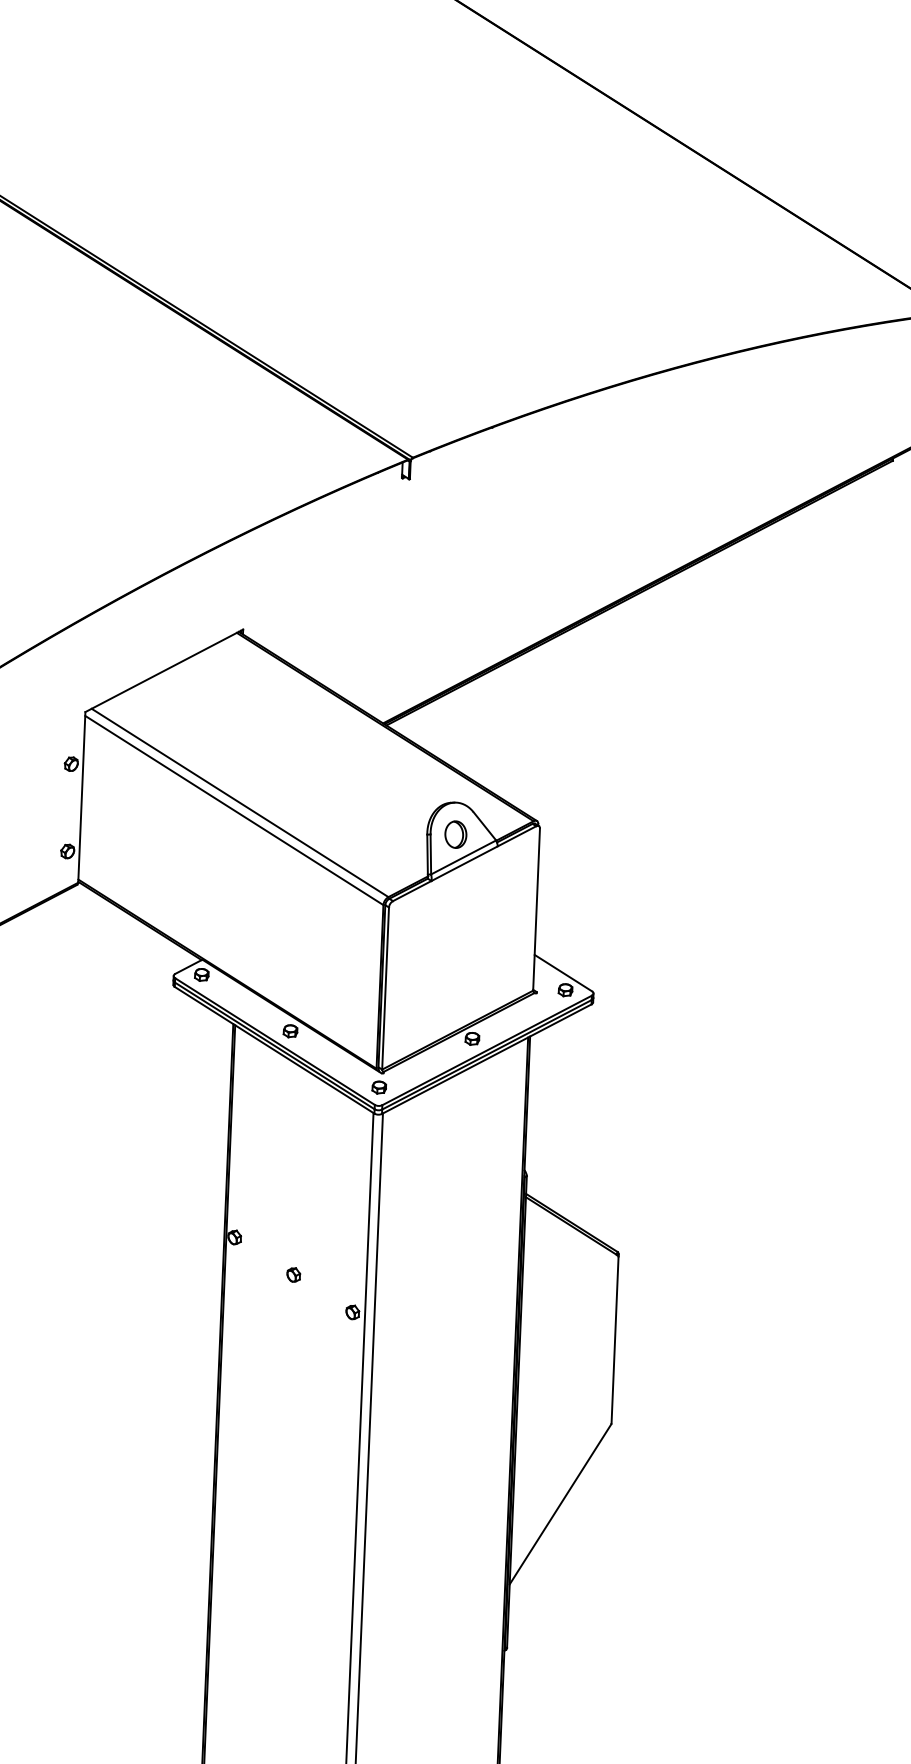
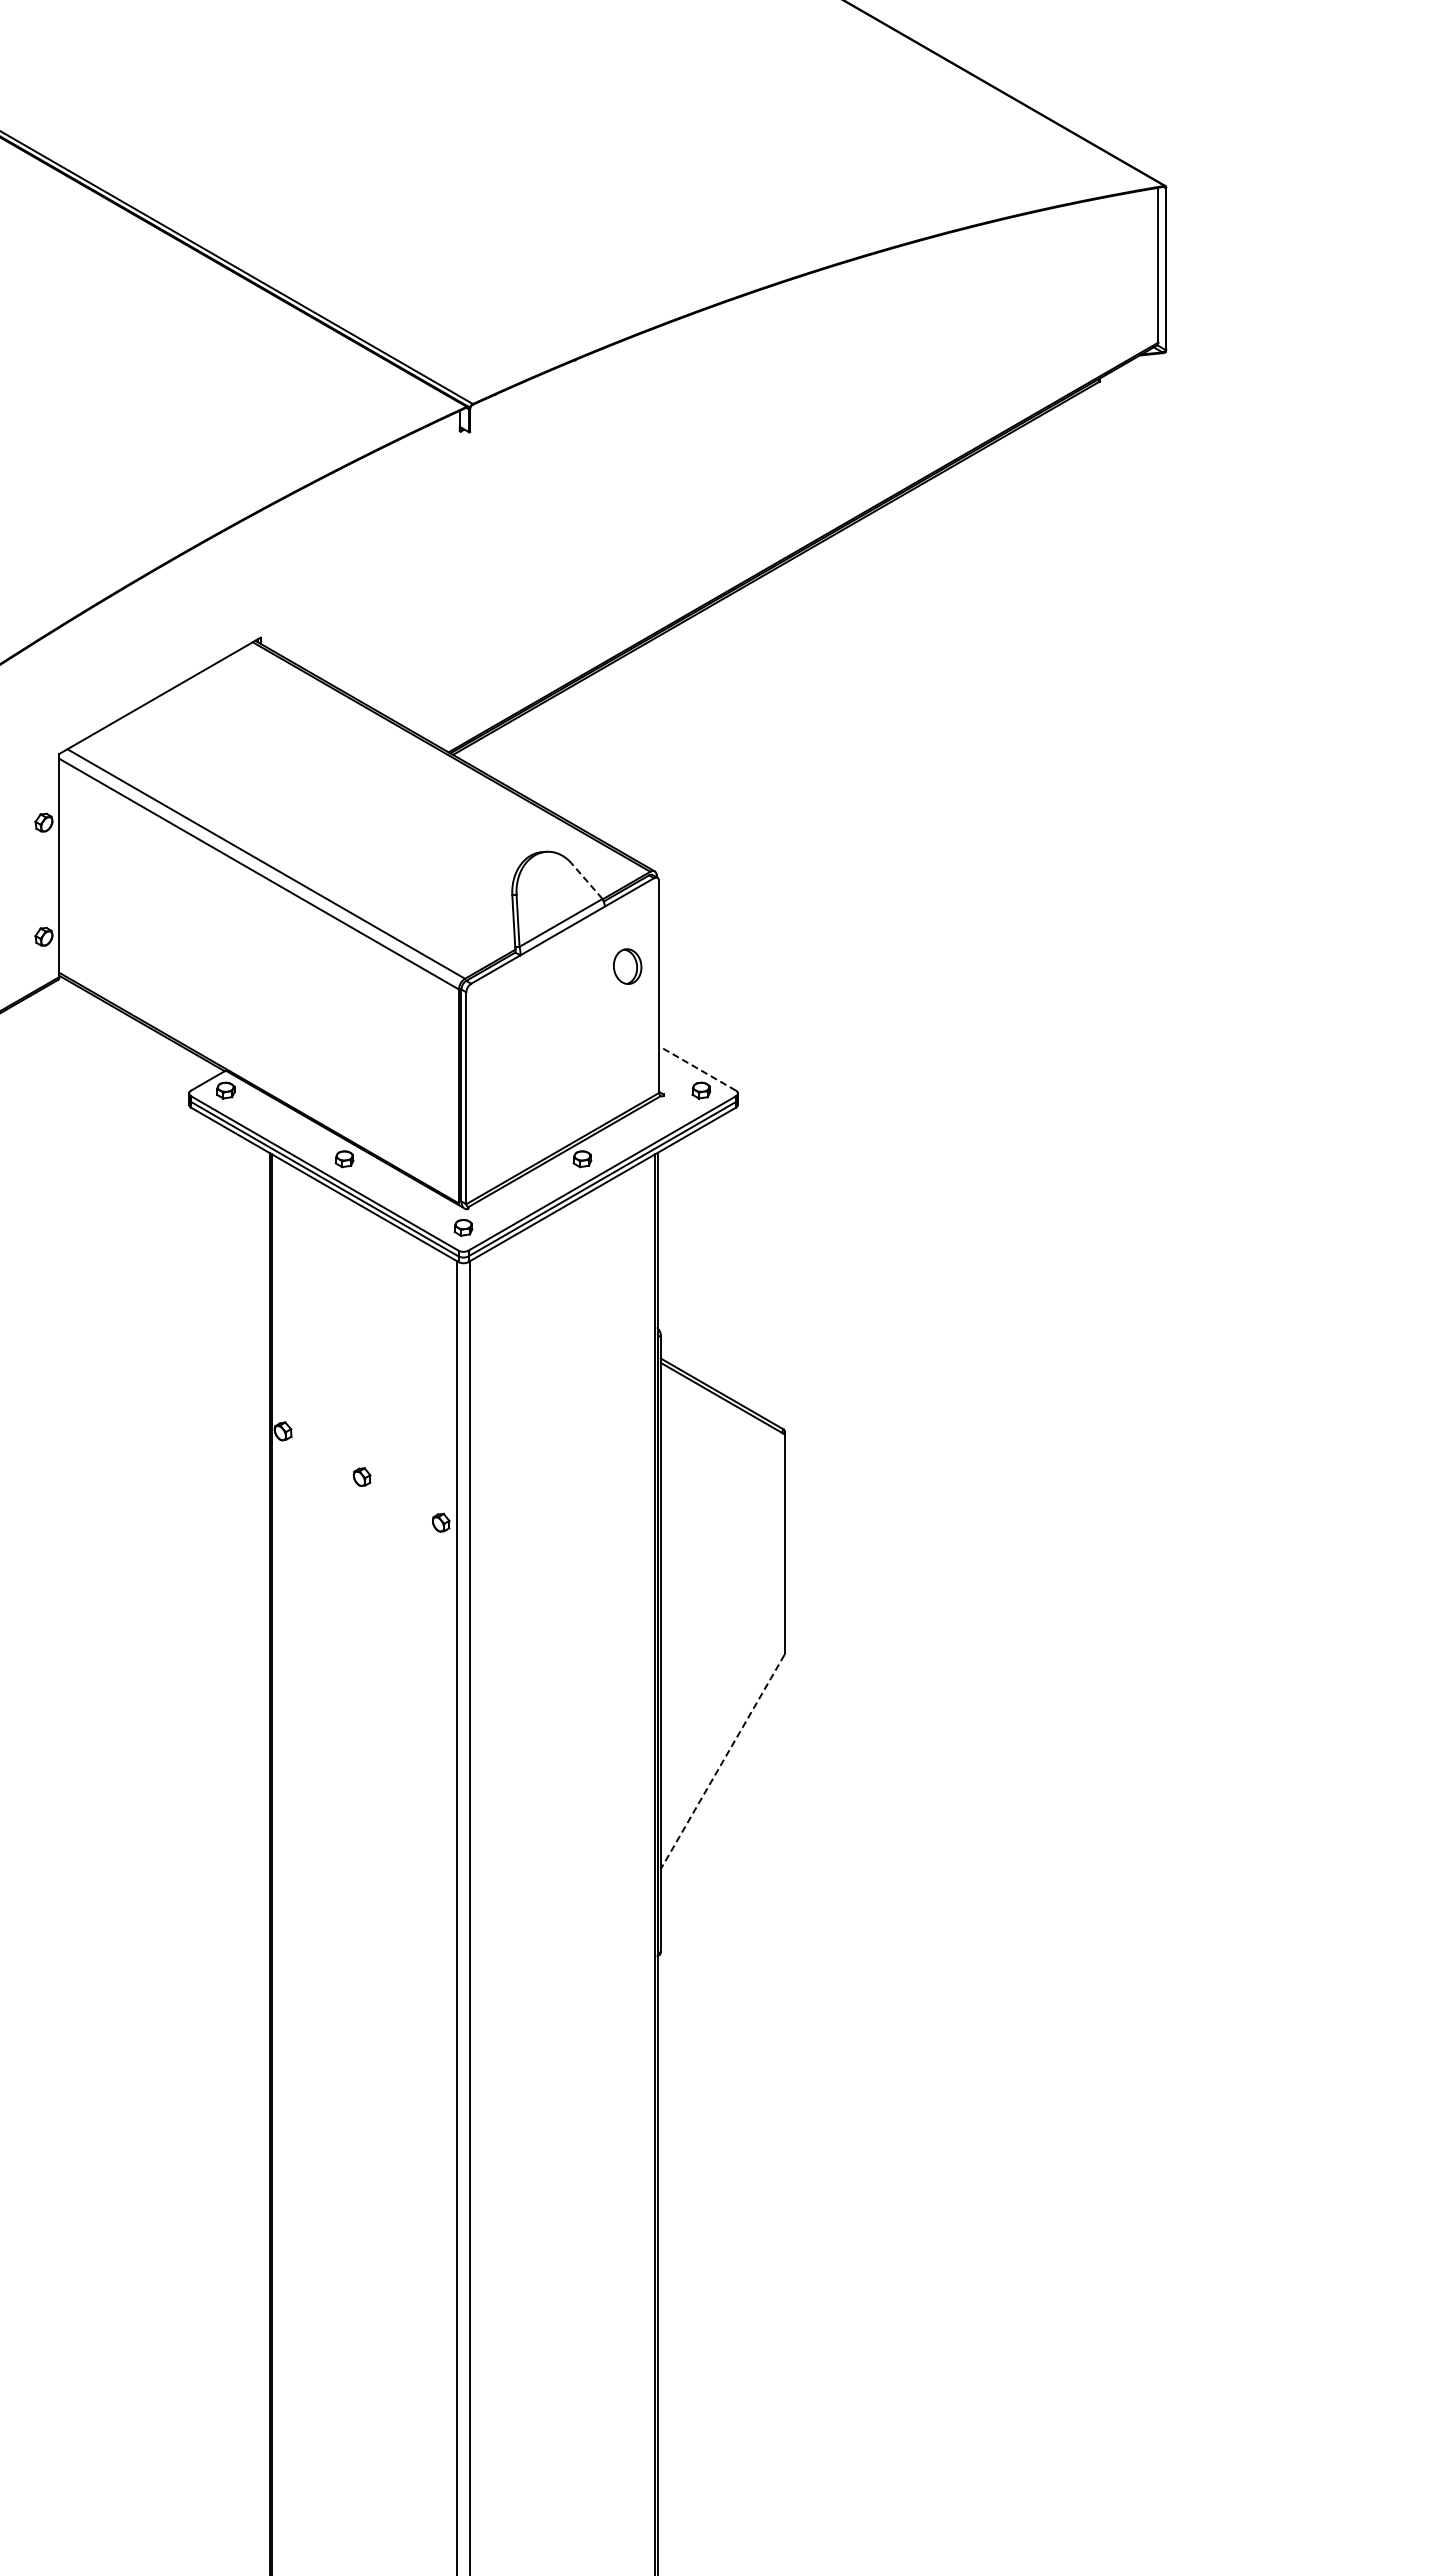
line: (484, 826) -> (586, 881), solid -> dashed
part: (455, 834) -> (627, 966), moved
line: (563, 973) -> (697, 1068), solid -> dashed
line: (560, 1504) -> (722, 1762), solid -> dashed

